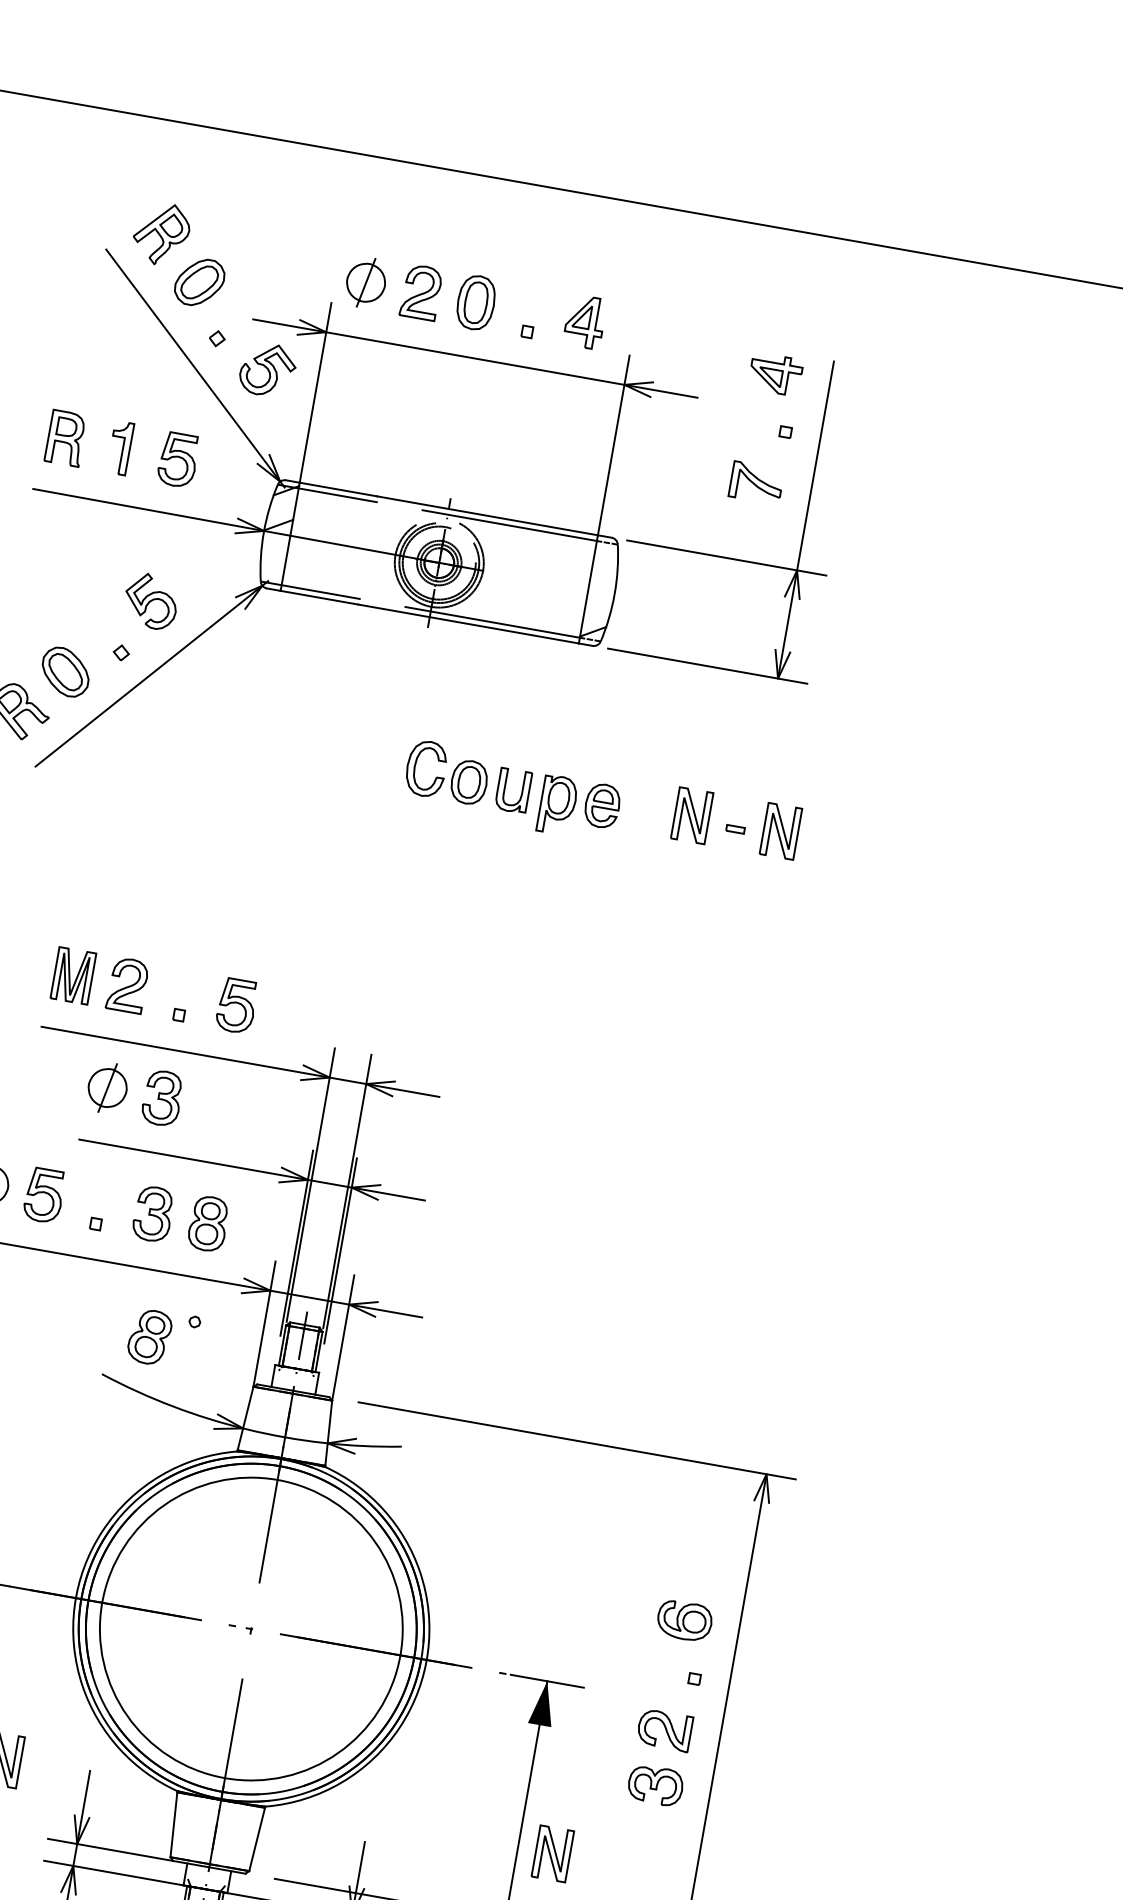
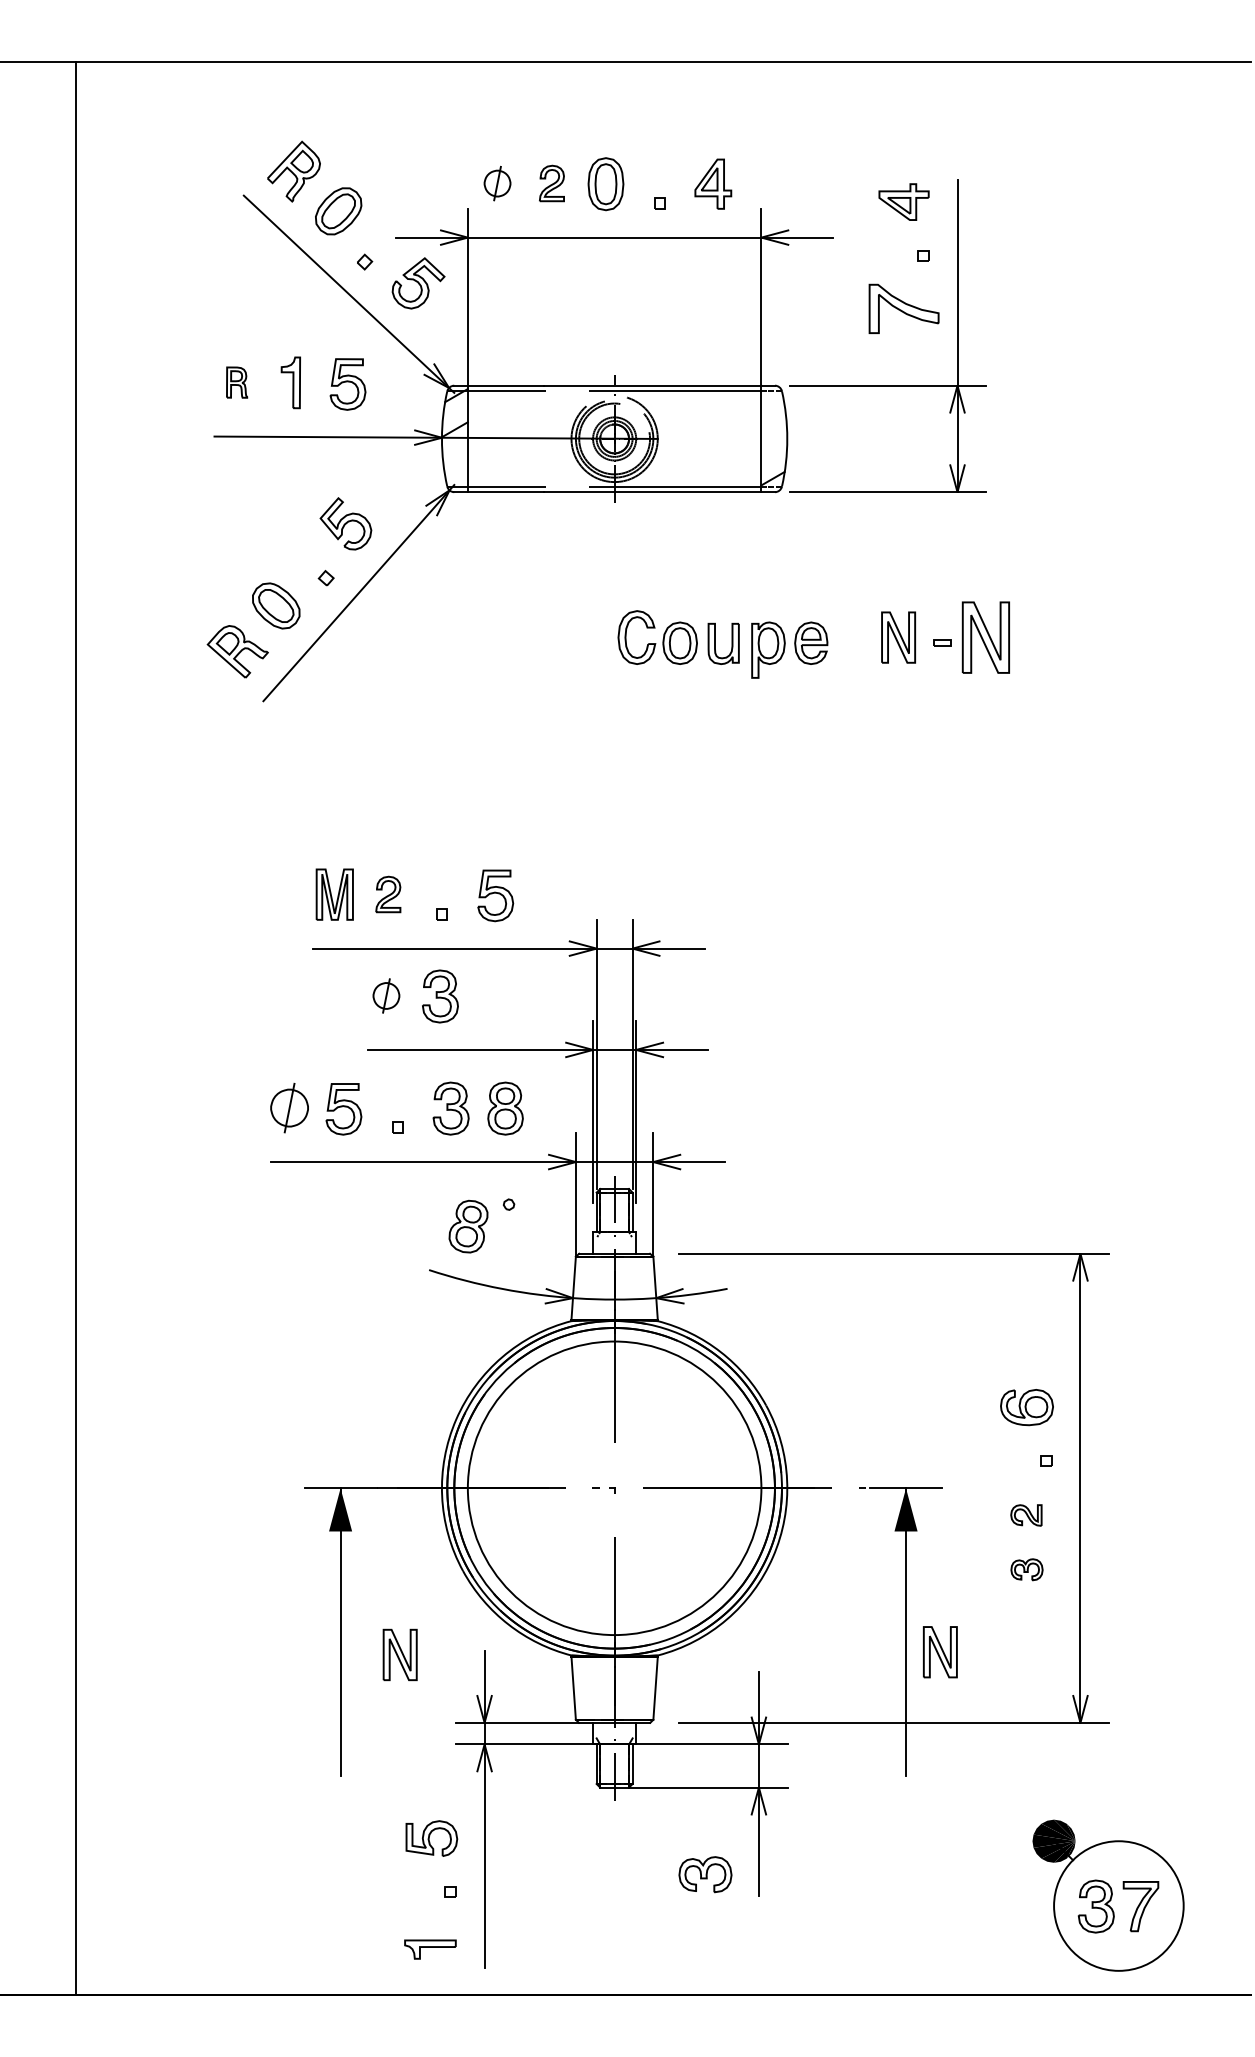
part: (366, 282) -> (497, 183), size x0.7
part: (420, 292) -> (551, 183), size x0.7
part: (65, 438) -> (236, 382), size x0.6
part: (755, 483) -> (903, 309), size x1.4
part: (780, 831) -> (985, 637), size x1.4
part: (127, 985) -> (388, 894), size x0.7
part: (107, 1087) -> (386, 995), size x0.7
part: (664, 1730) -> (1026, 1515), size x0.6
part: (655, 1785) -> (1026, 1569), size x0.6

